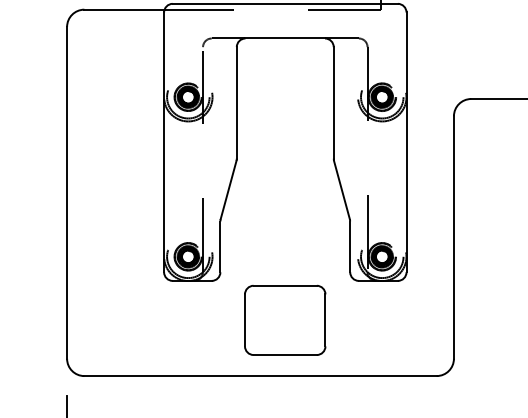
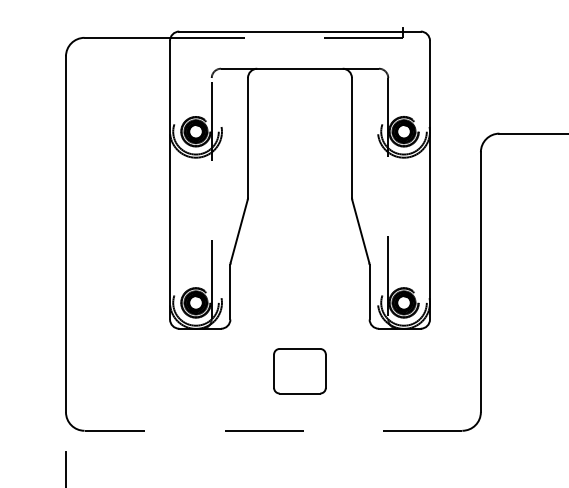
part: (284, 320) -> (299, 371), size x0.6
line: (260, 375) -> (273, 430), solid -> dashed

